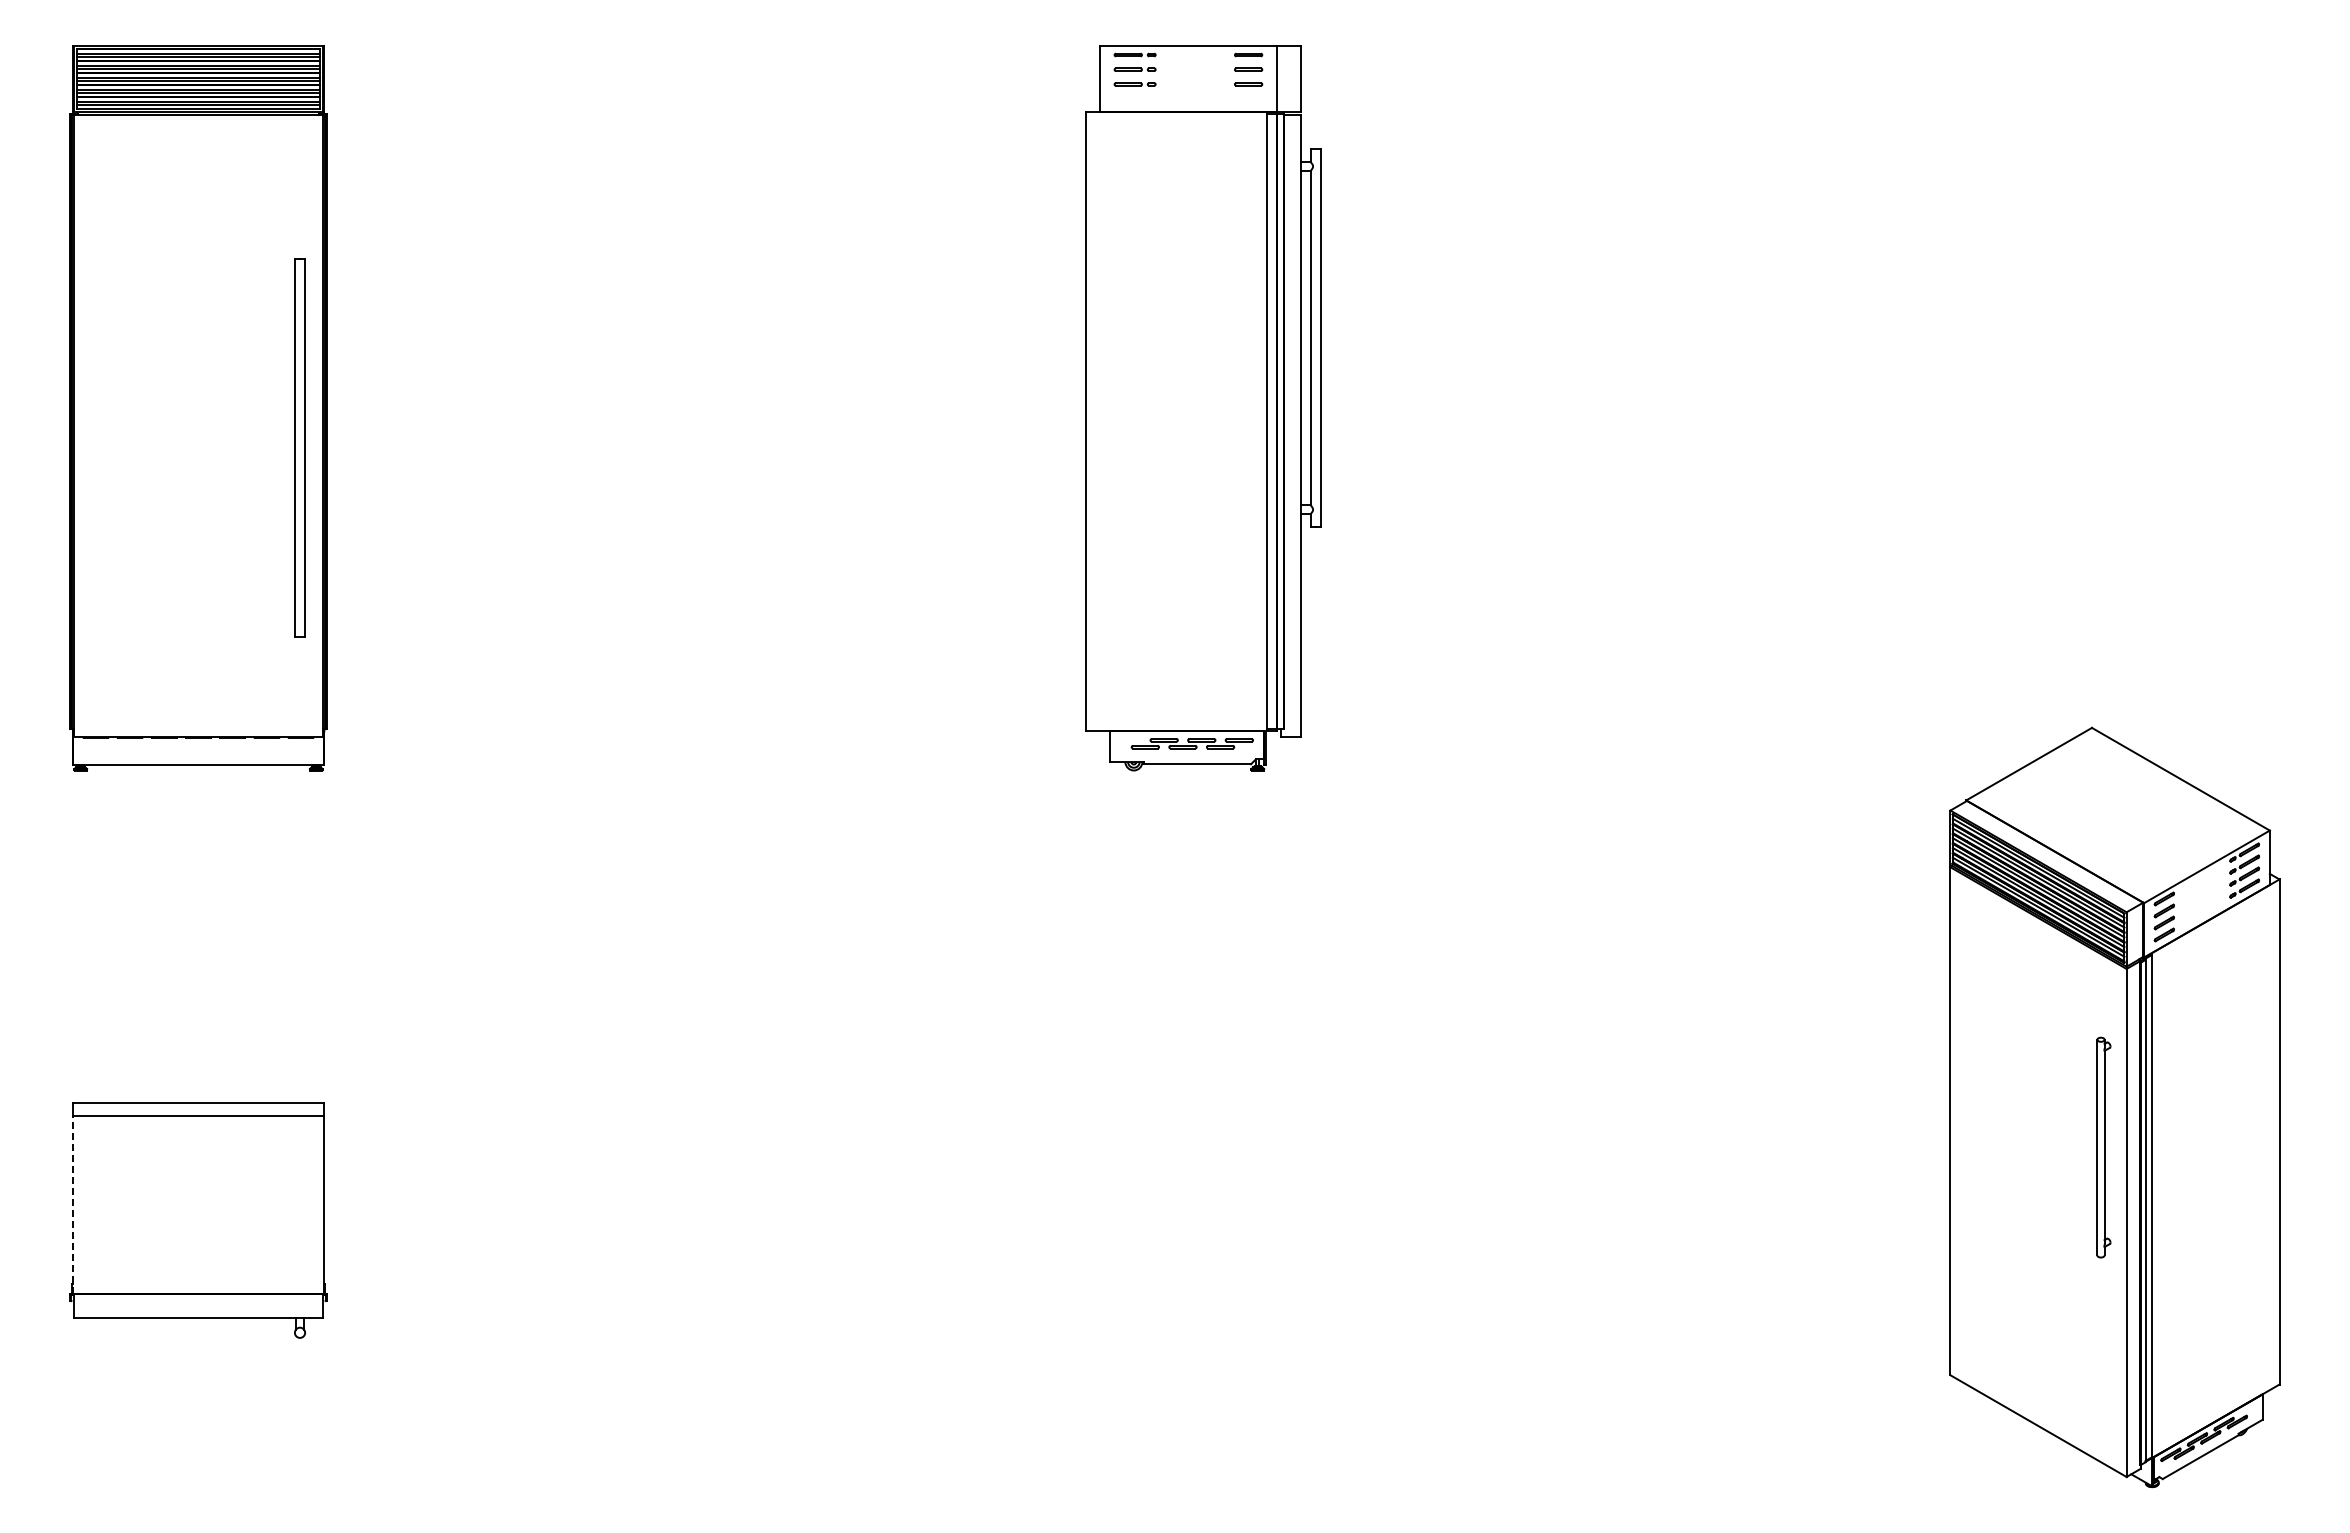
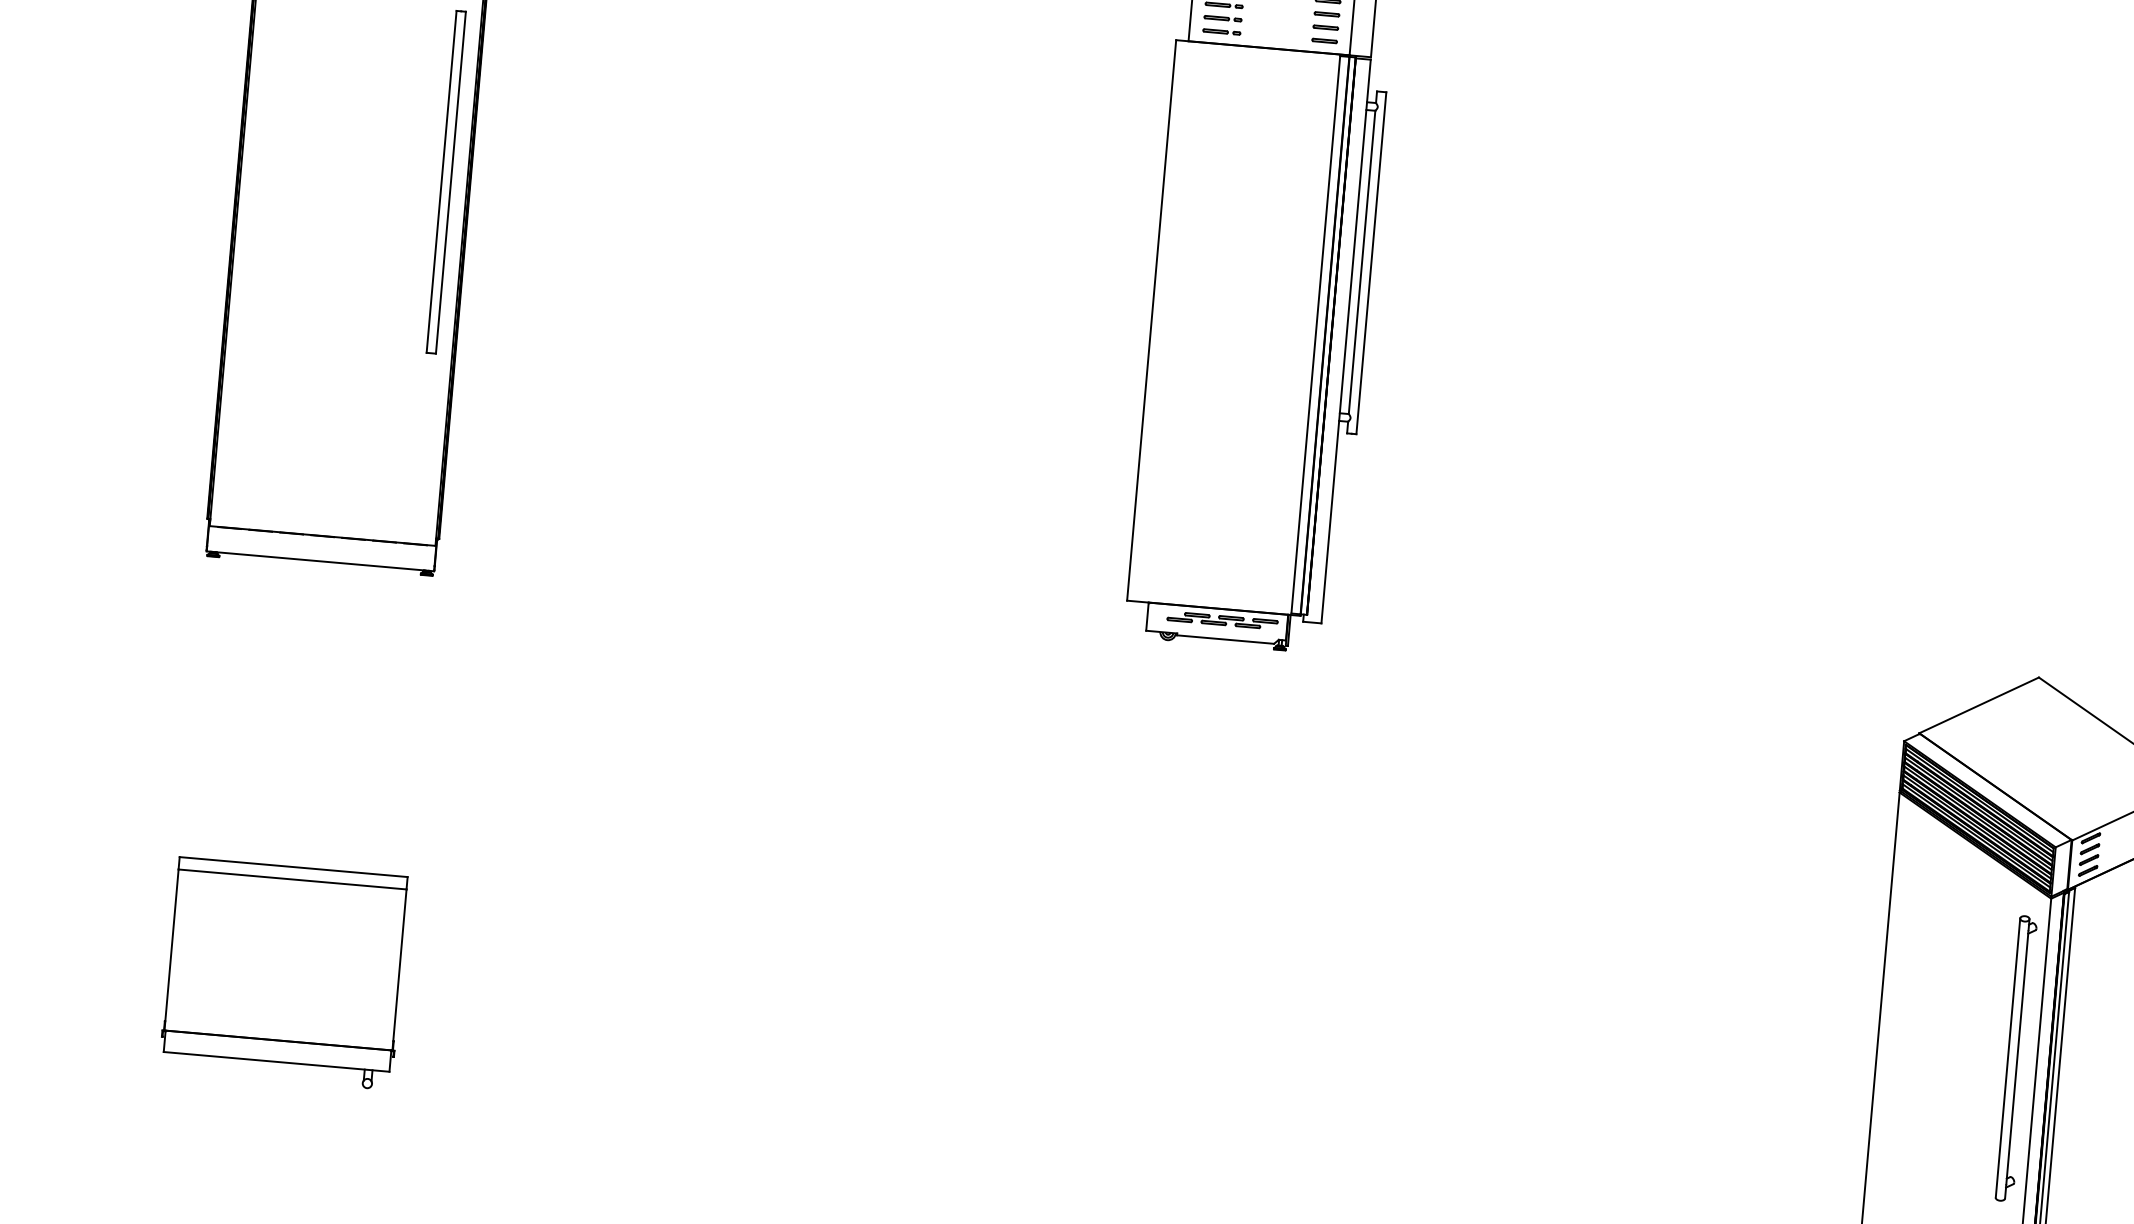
line: (1134, 98) -> (1221, 31), added
line: (1248, 98) -> (1324, 40), added
part: (299, 447) -> (445, 181), moved
part: (2103, 1147) -> (2016, 1058), size x1.43
line: (72, 1205) -> (171, 950), dashed -> solid

